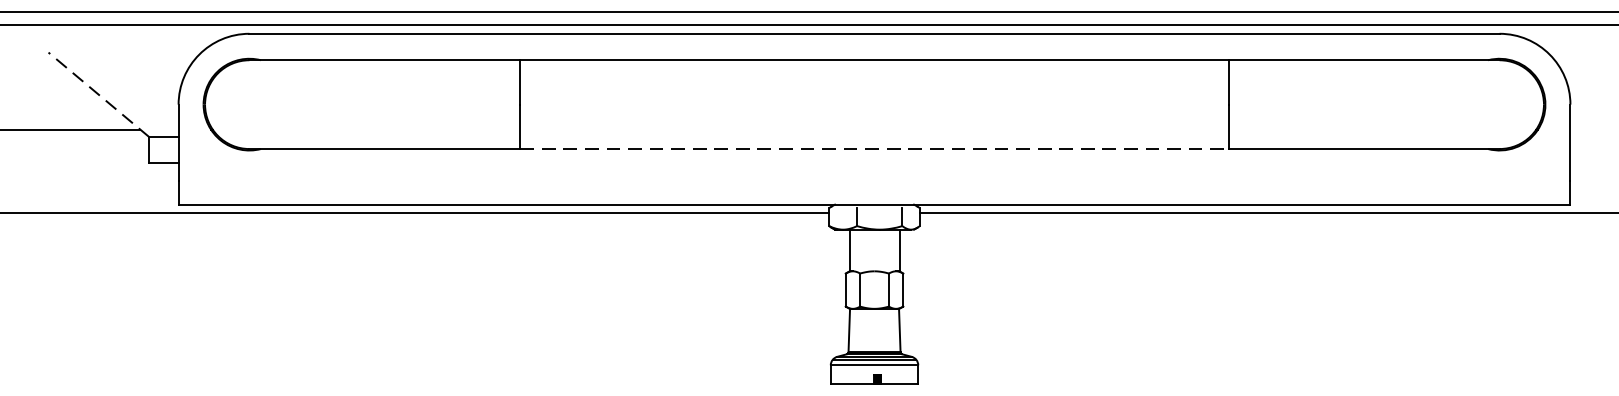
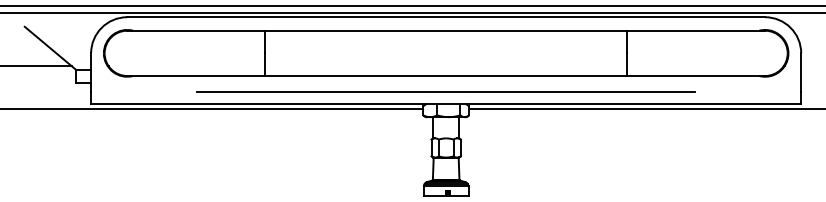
line: (98, 95) -> (50, 48), dashed -> solid
line: (875, 149) -> (446, 76), dashed -> solid
line: (873, 181) -> (445, 92), added

